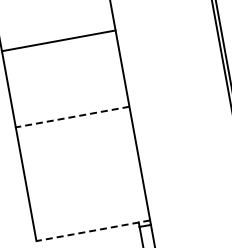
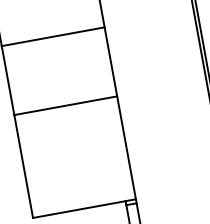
line: (72, 117) -> (65, 106), dashed -> solid
line: (93, 230) -> (84, 208), dashed -> solid

